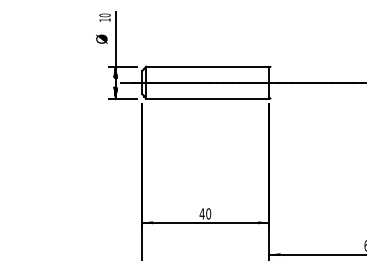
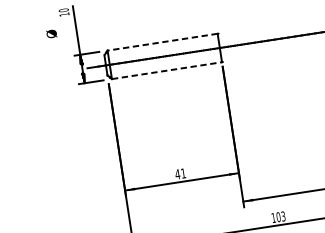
text: (101, 38) -> (51, 33), moved
line: (207, 66) -> (162, 42), solid -> dashed
line: (207, 98) -> (166, 70), solid -> dashed
text: (208, 213) -> (183, 173), 40 -> 41

